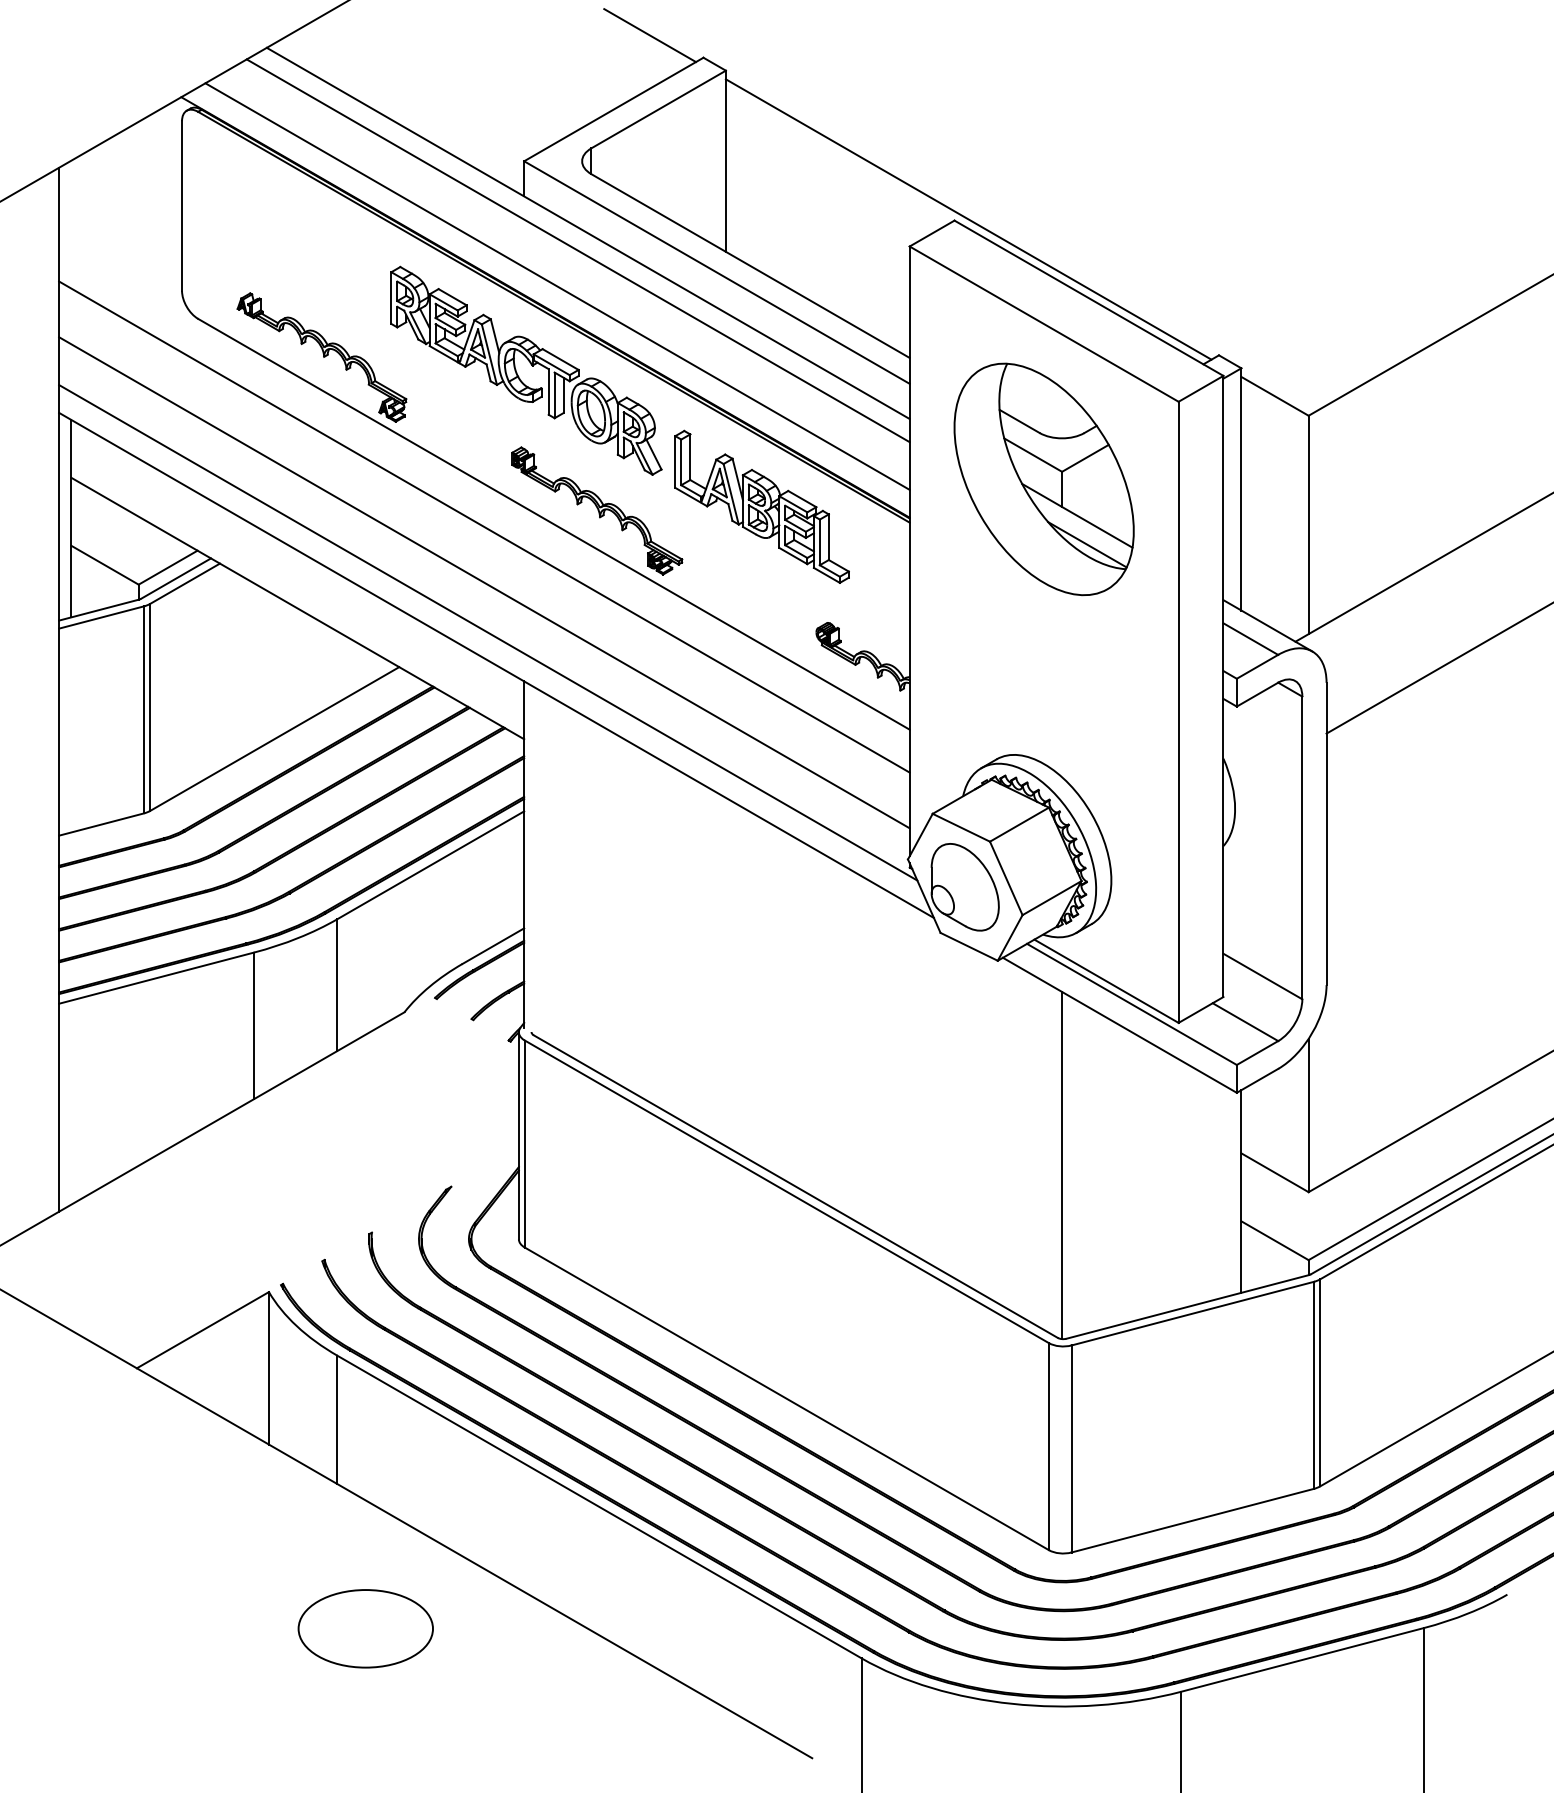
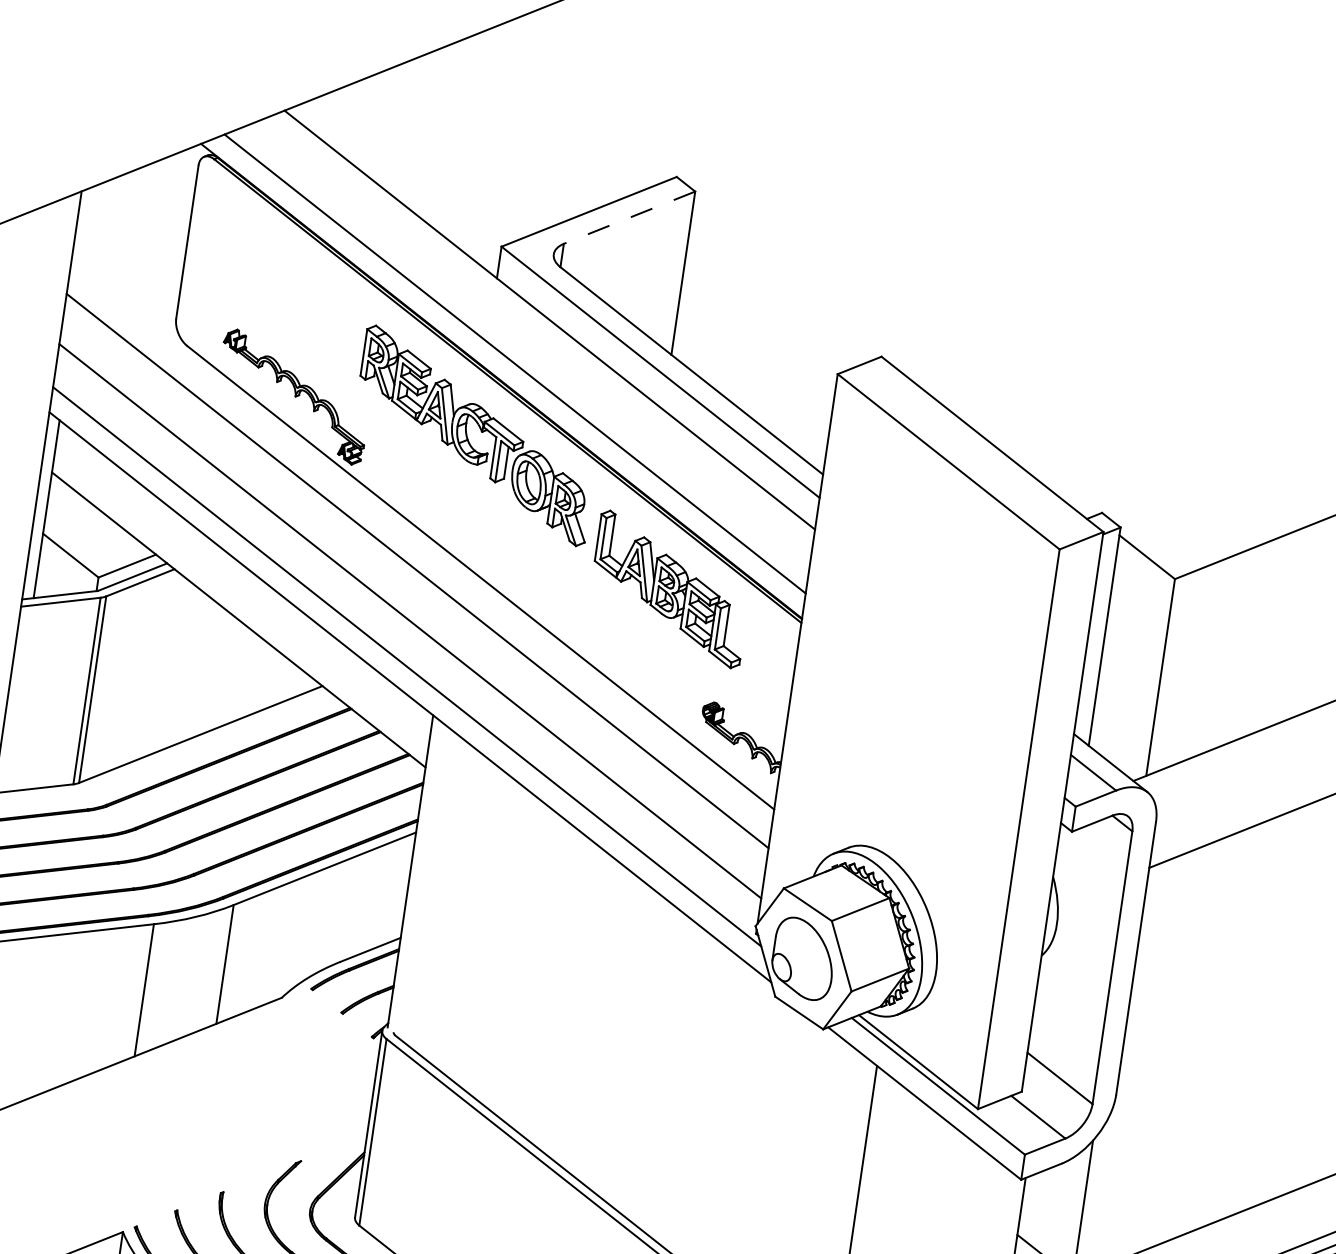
line: (650, 35) -> (631, 149), removed
line: (658, 109) -> (629, 217), solid -> dashed
line: (968, 219) -> (894, 357), removed
line: (577, 250) -> (537, 334), removed
part: (1043, 479) -> (927, 601), removed
part: (597, 510) -> (521, 571), removed

